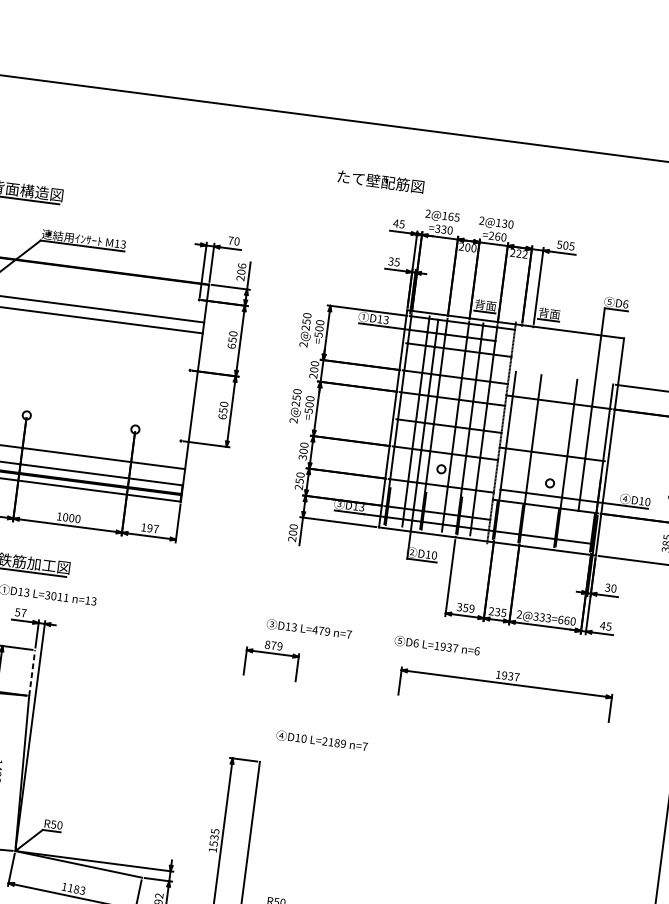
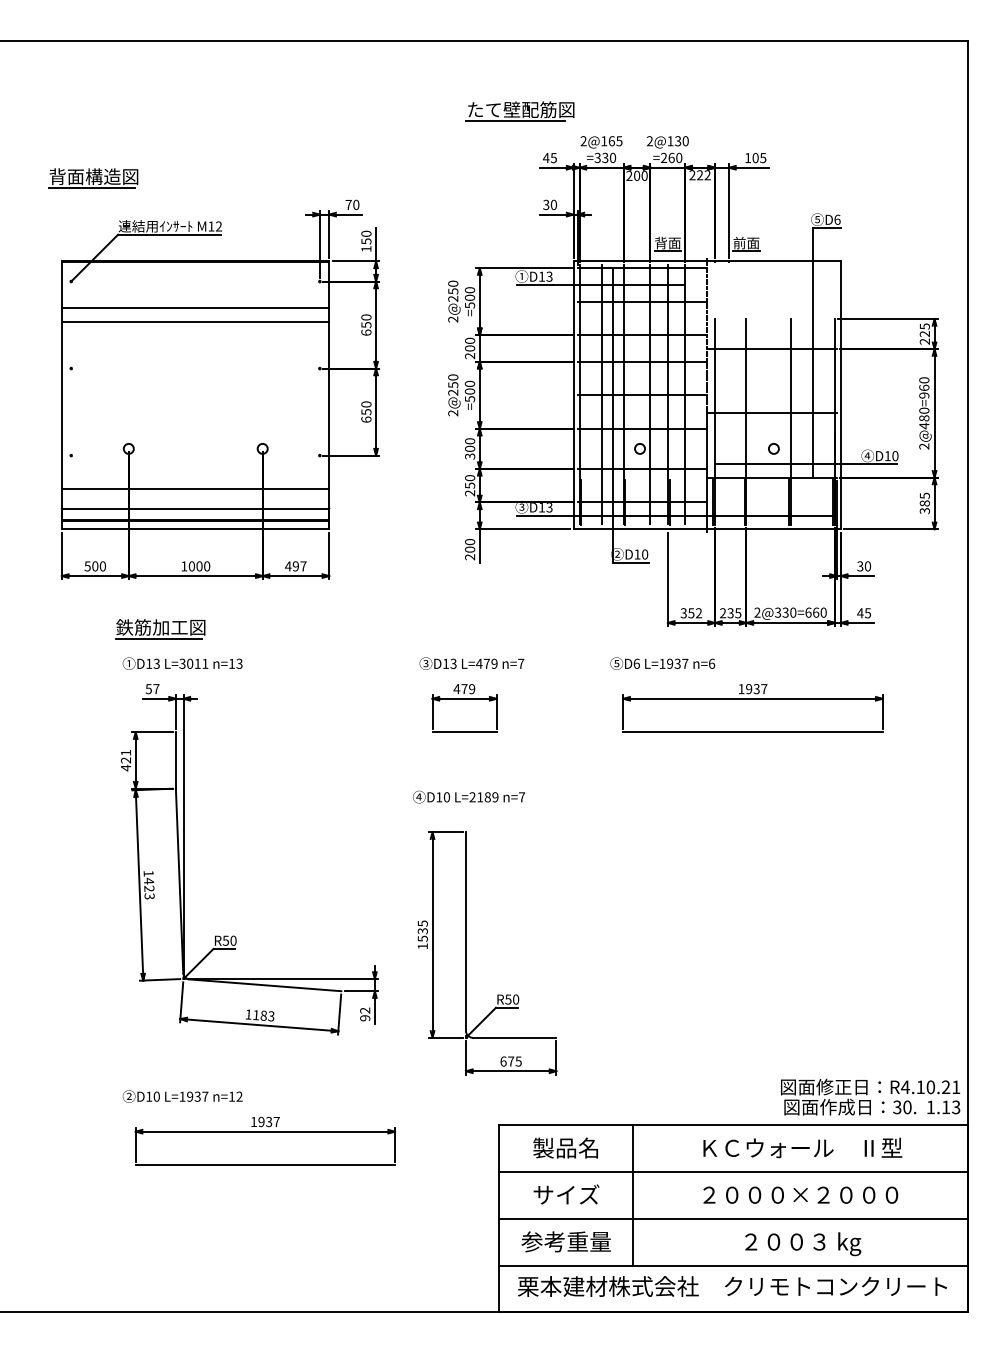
line: (375, 189) -> (515, 120), added
text: (122, 244) -> (218, 226), M13 -> M12
text: (560, 245) -> (748, 158), 505 -> 105
text: (397, 261) -> (553, 204), 35 -> 30
text: (241, 272) -> (366, 241), 206 -> 150
text: (543, 312) -> (739, 242), 背面 -> 前面
text: (143, 527) -> (287, 566), 197 -> 497
text: (471, 608) -> (698, 613), 359 -> 352
text: (548, 618) -> (793, 612), 2@333=660 -> 2@330=660
text: (308, 629) -> (471, 663), moved
text: (267, 645) -> (456, 689), 879 -> 479
line: (31, 672) -> (175, 759), dashed -> solid
line: (269, 680) -> (464, 732), added
line: (502, 711) -> (752, 732), added
text: (322, 740) -> (469, 796), moved

